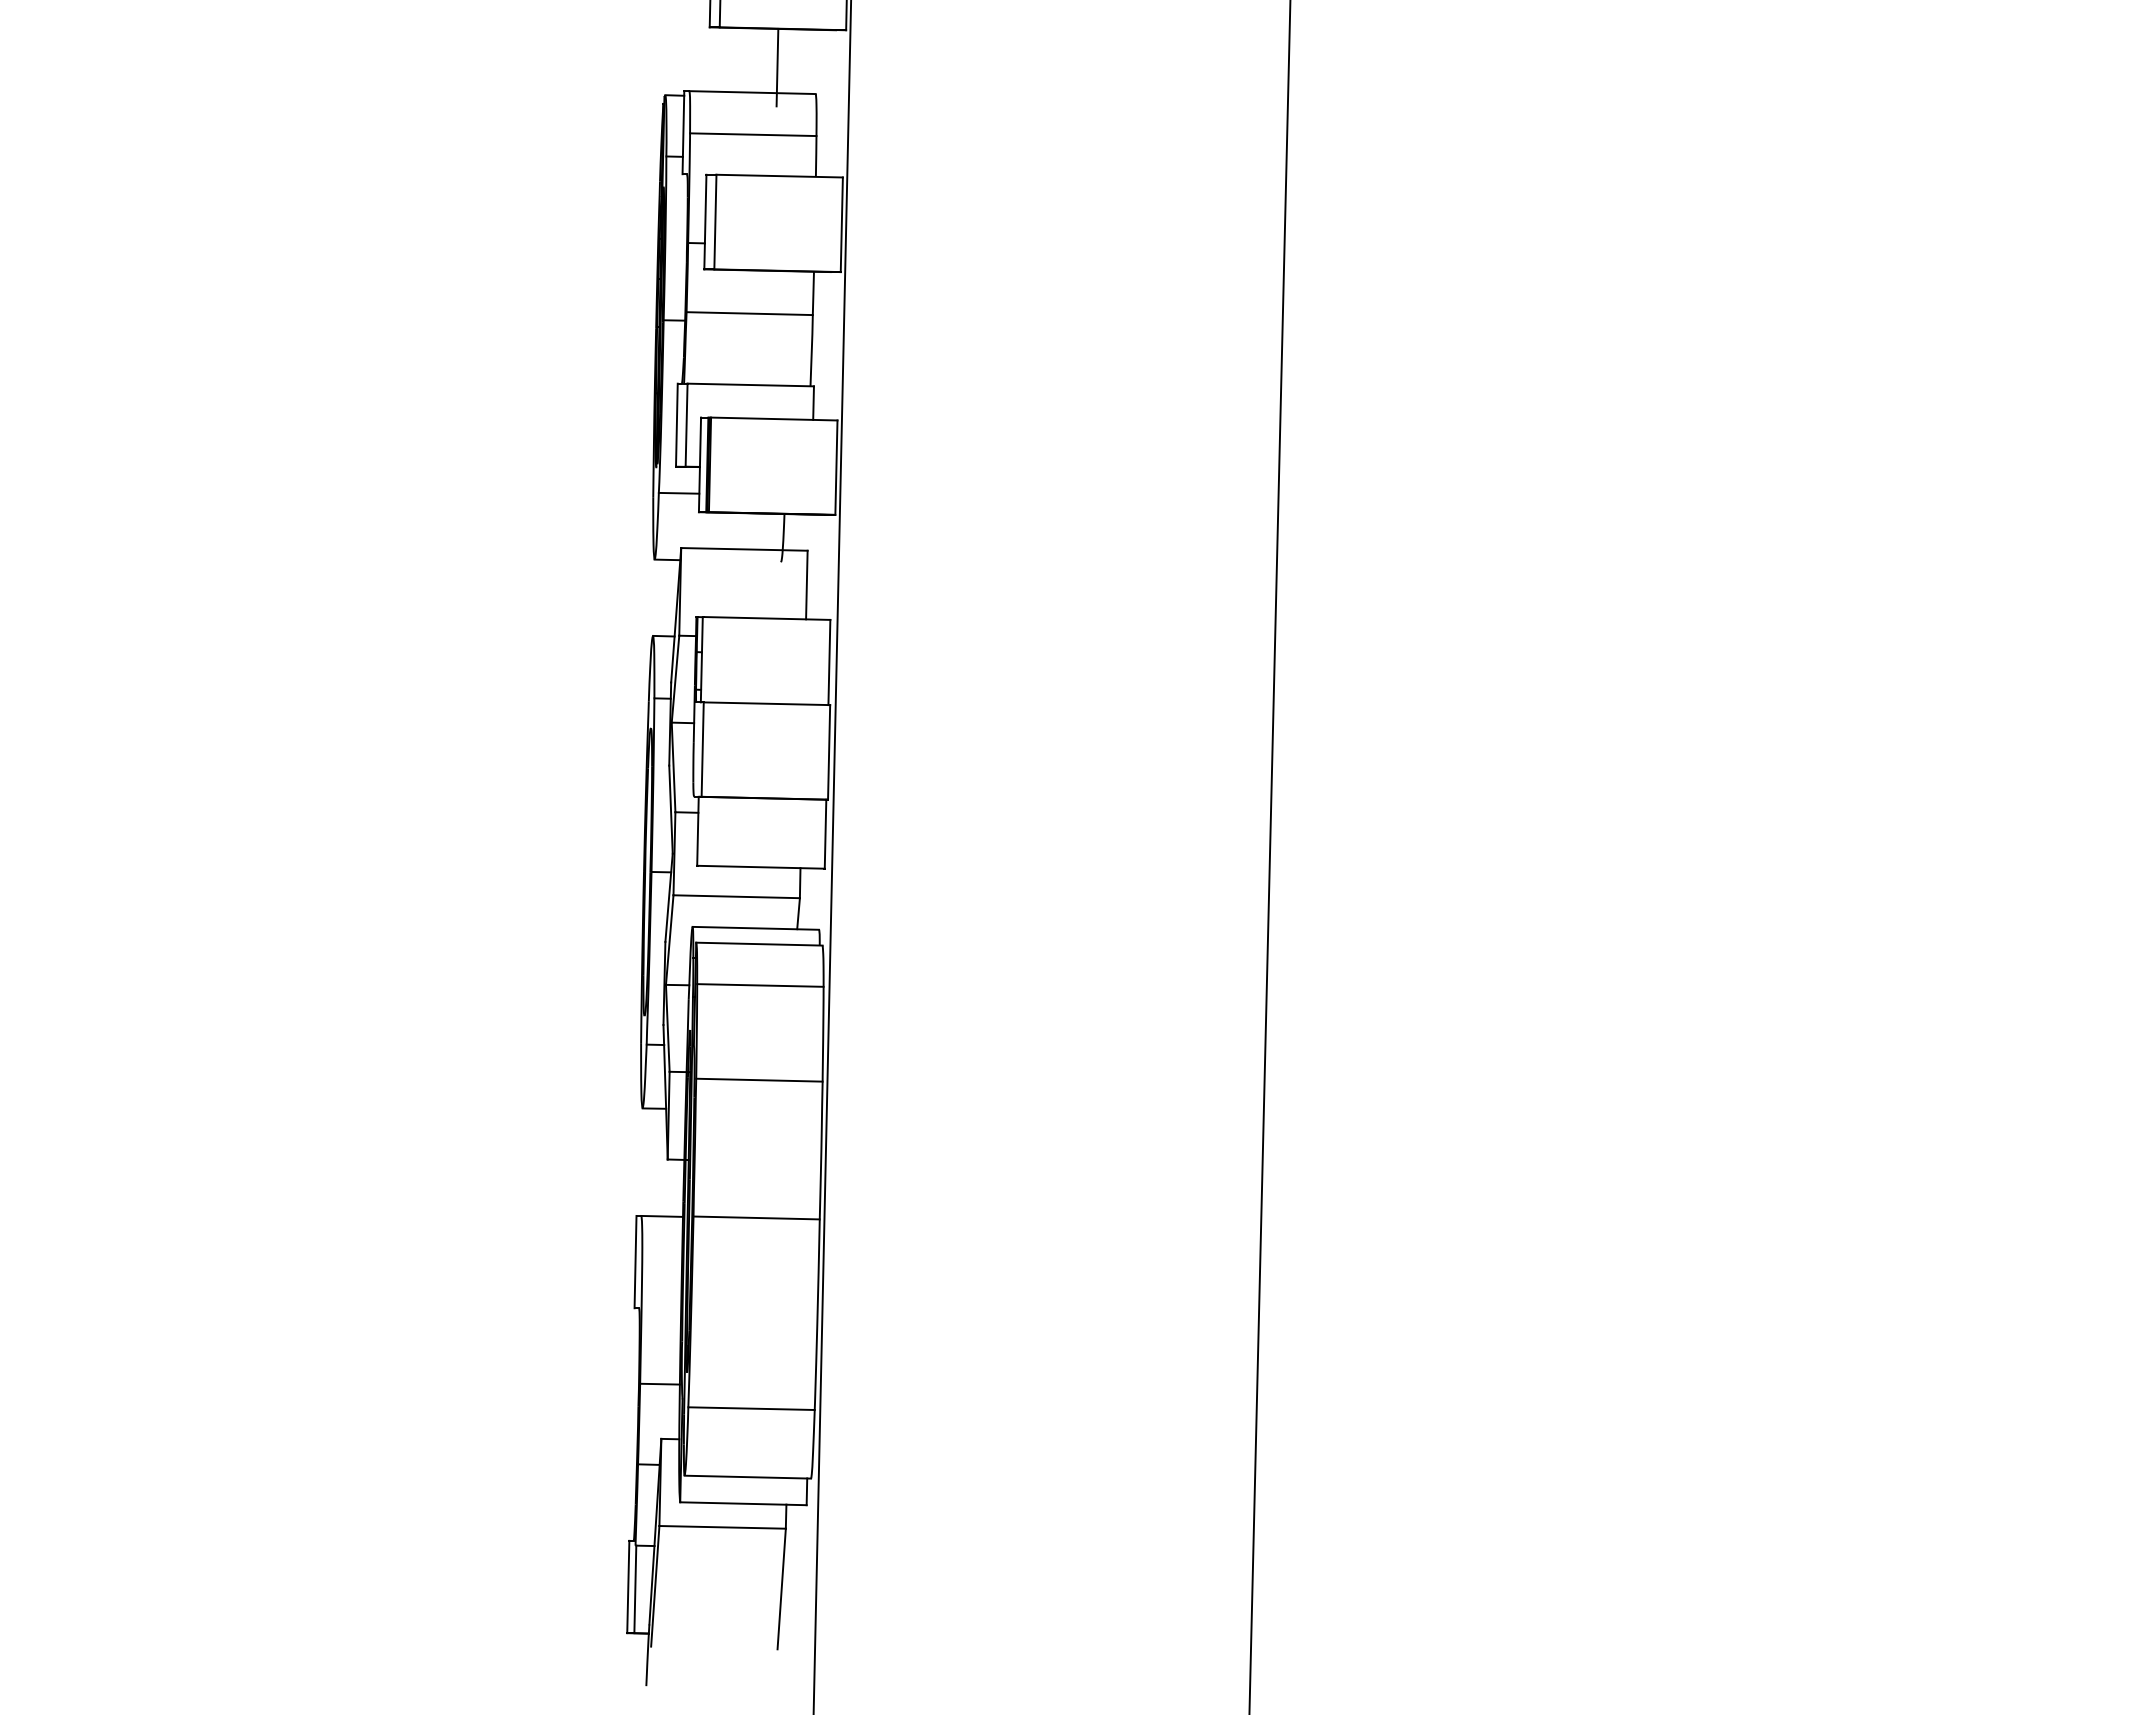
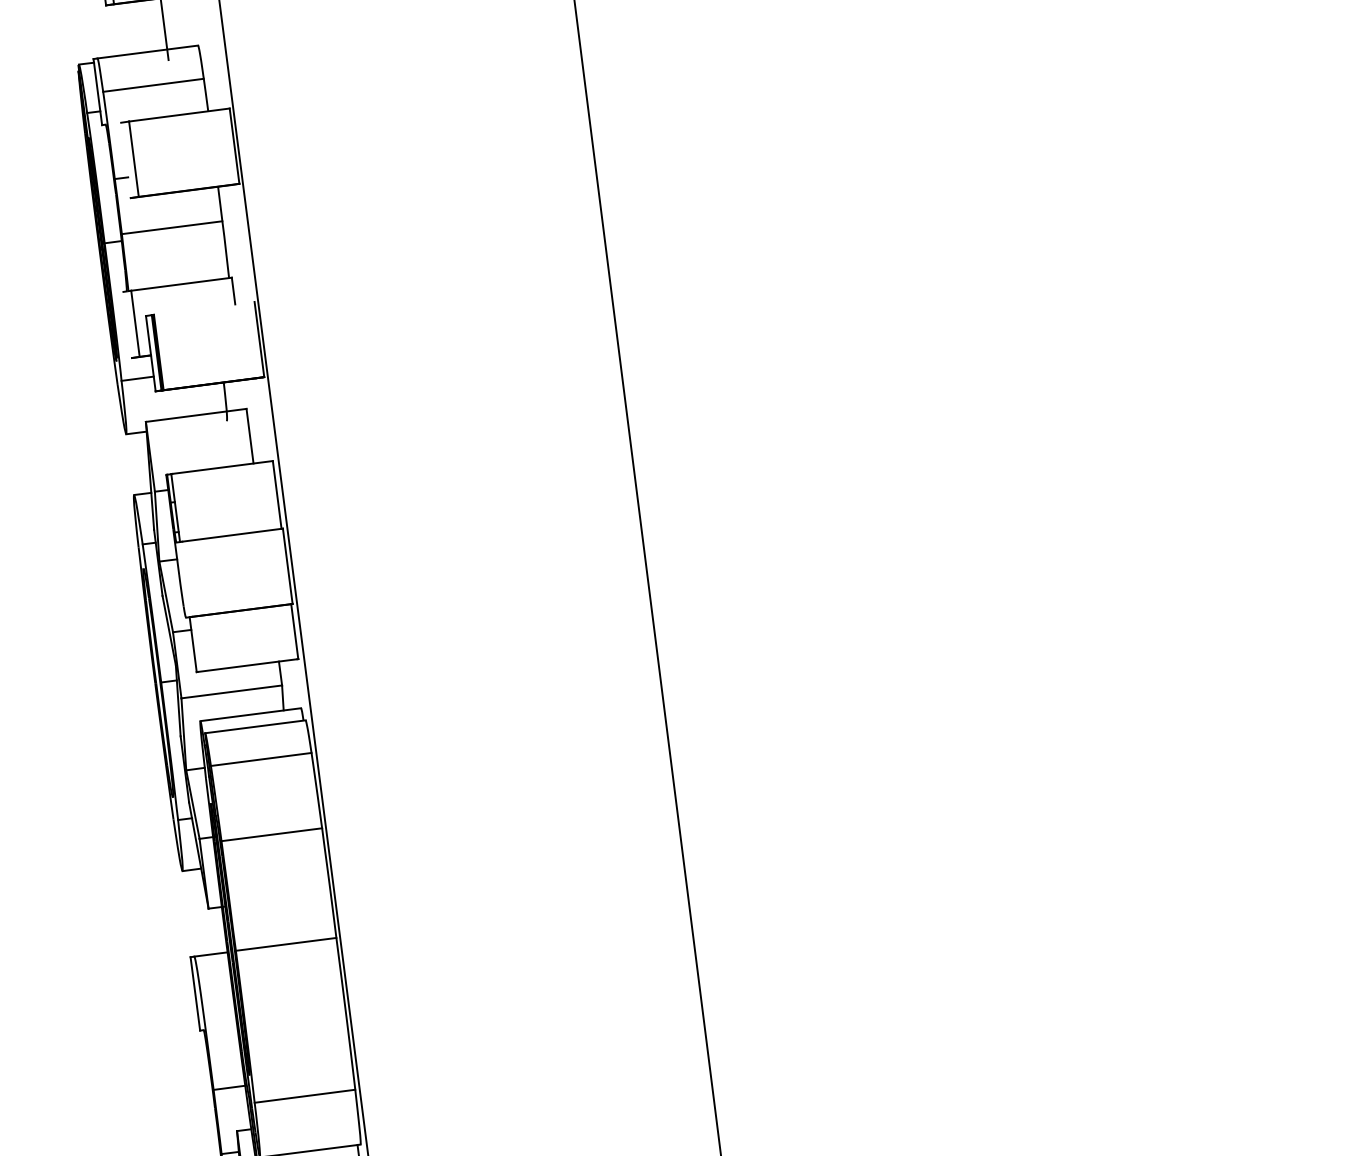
line: (705, 221) -> (126, 159), removed
line: (774, 418) -> (204, 307), removed
line: (676, 424) -> (127, 324), removed
line: (702, 749) -> (186, 579), removed

